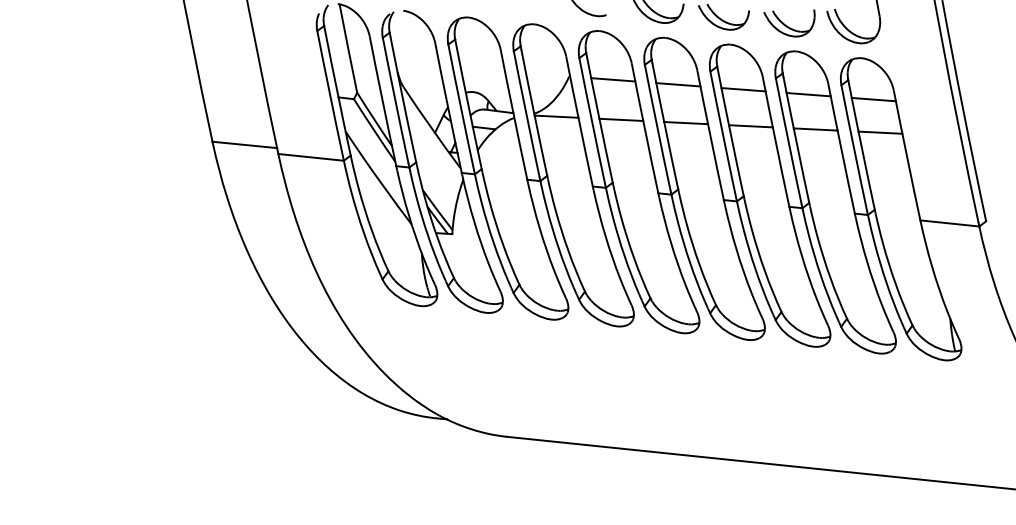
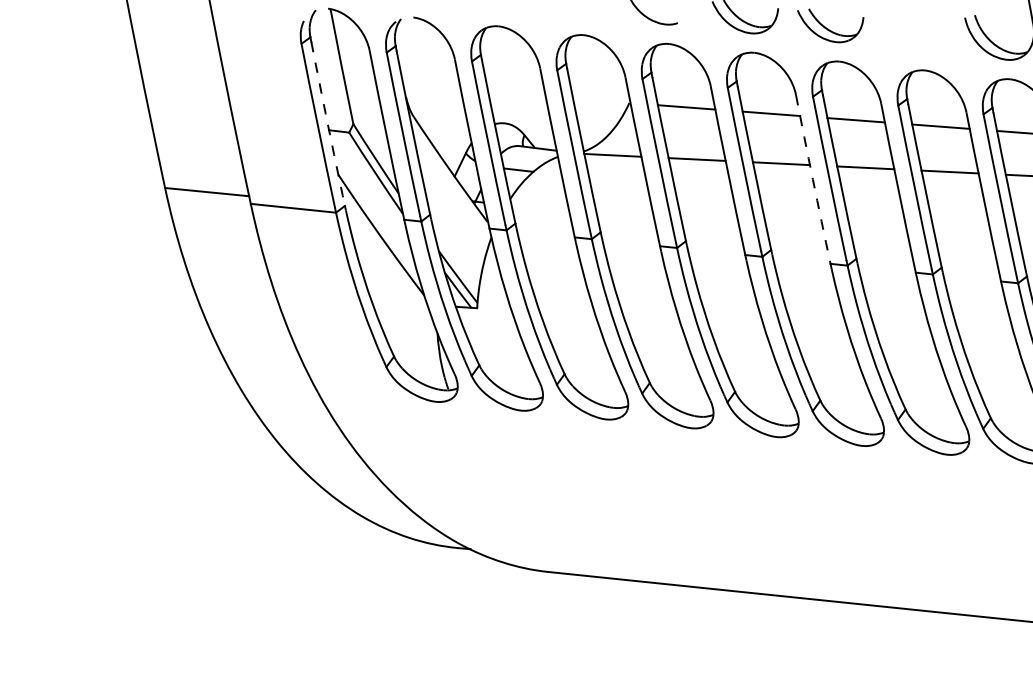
part: (789, 23) -> (915, 34), removed
arc: (337, 92) -> (327, 123), solid -> dashed
arc: (710, 135) -> (813, 179), solid -> dashed

